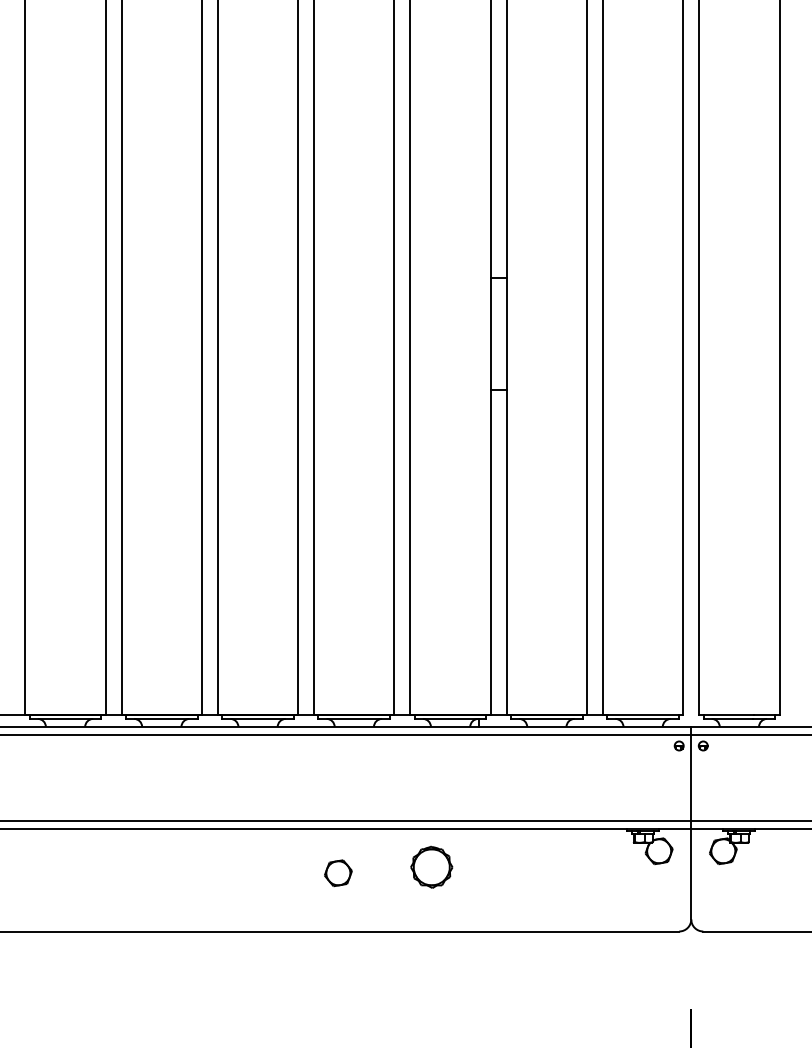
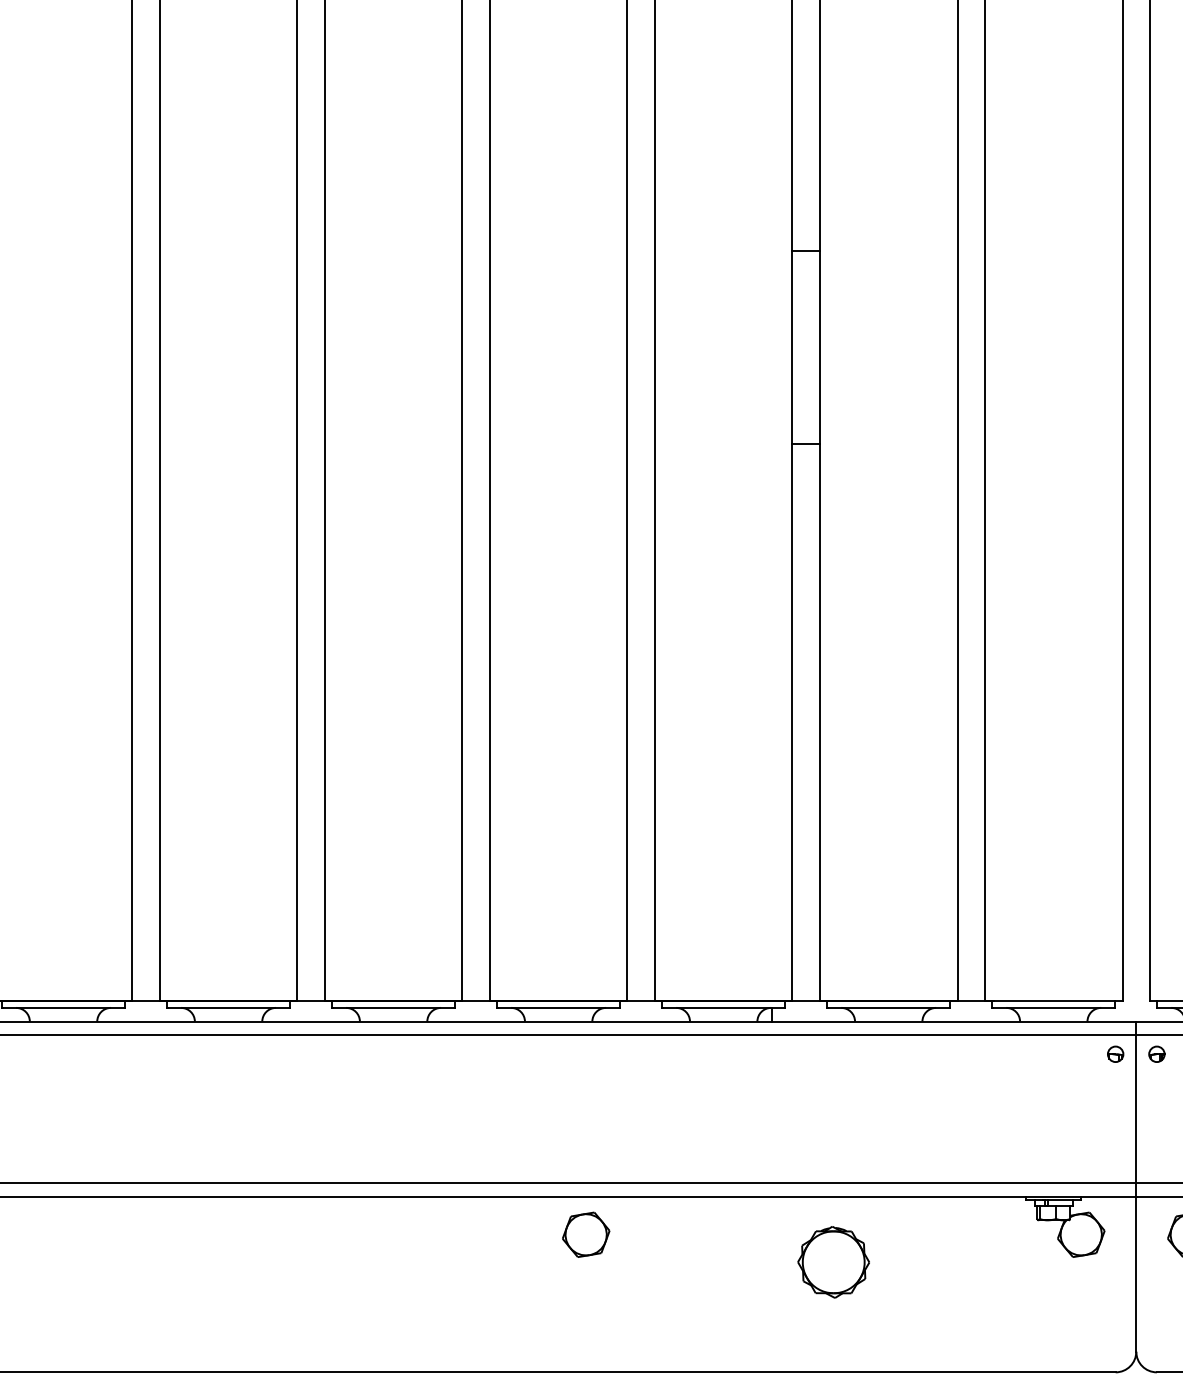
part: (431, 866) -> (833, 1260), moved
part: (338, 873) -> (586, 1235), moved

